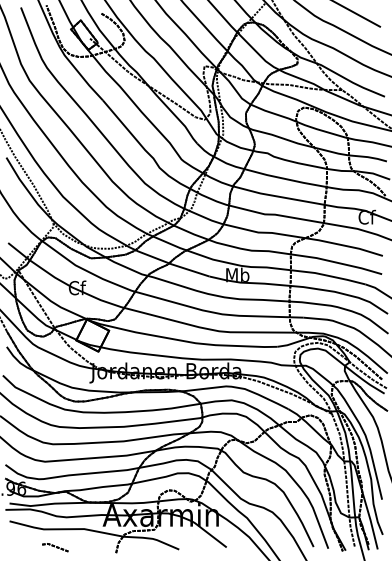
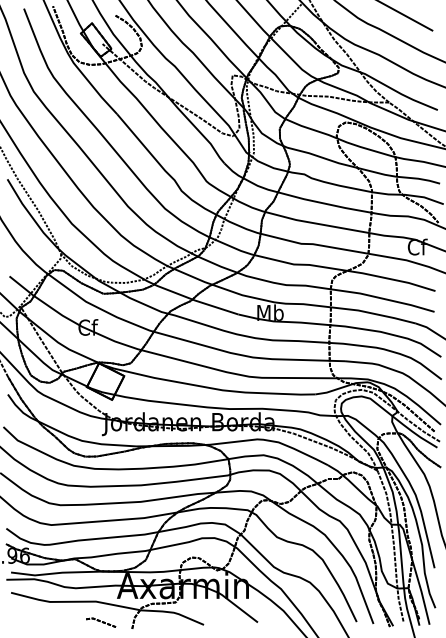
part: (55, 547) -> (101, 622), moved

